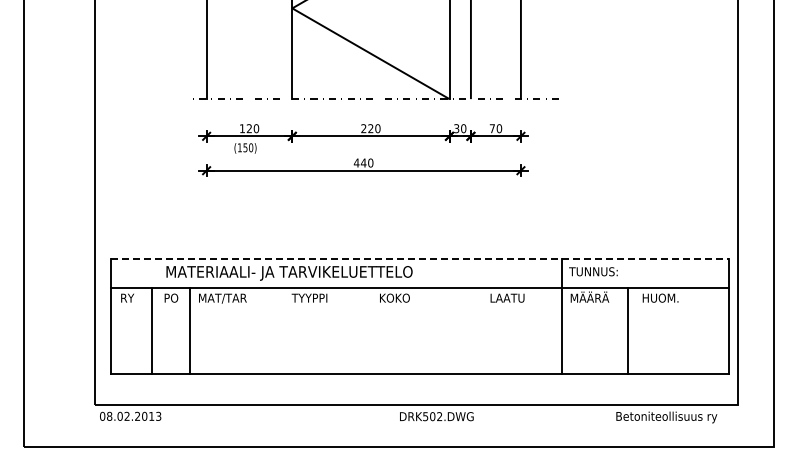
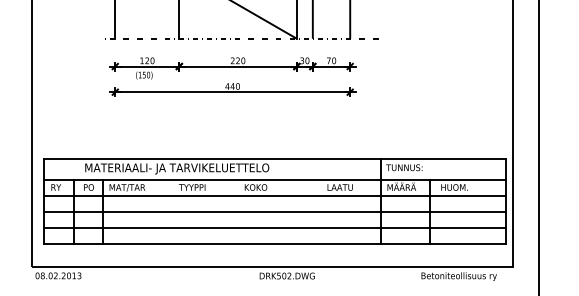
line: (420, 259) -> (275, 158), dashed -> solid
line: (419, 309) -> (274, 195), added
line: (419, 330) -> (274, 211), added
line: (419, 352) -> (274, 228), added

